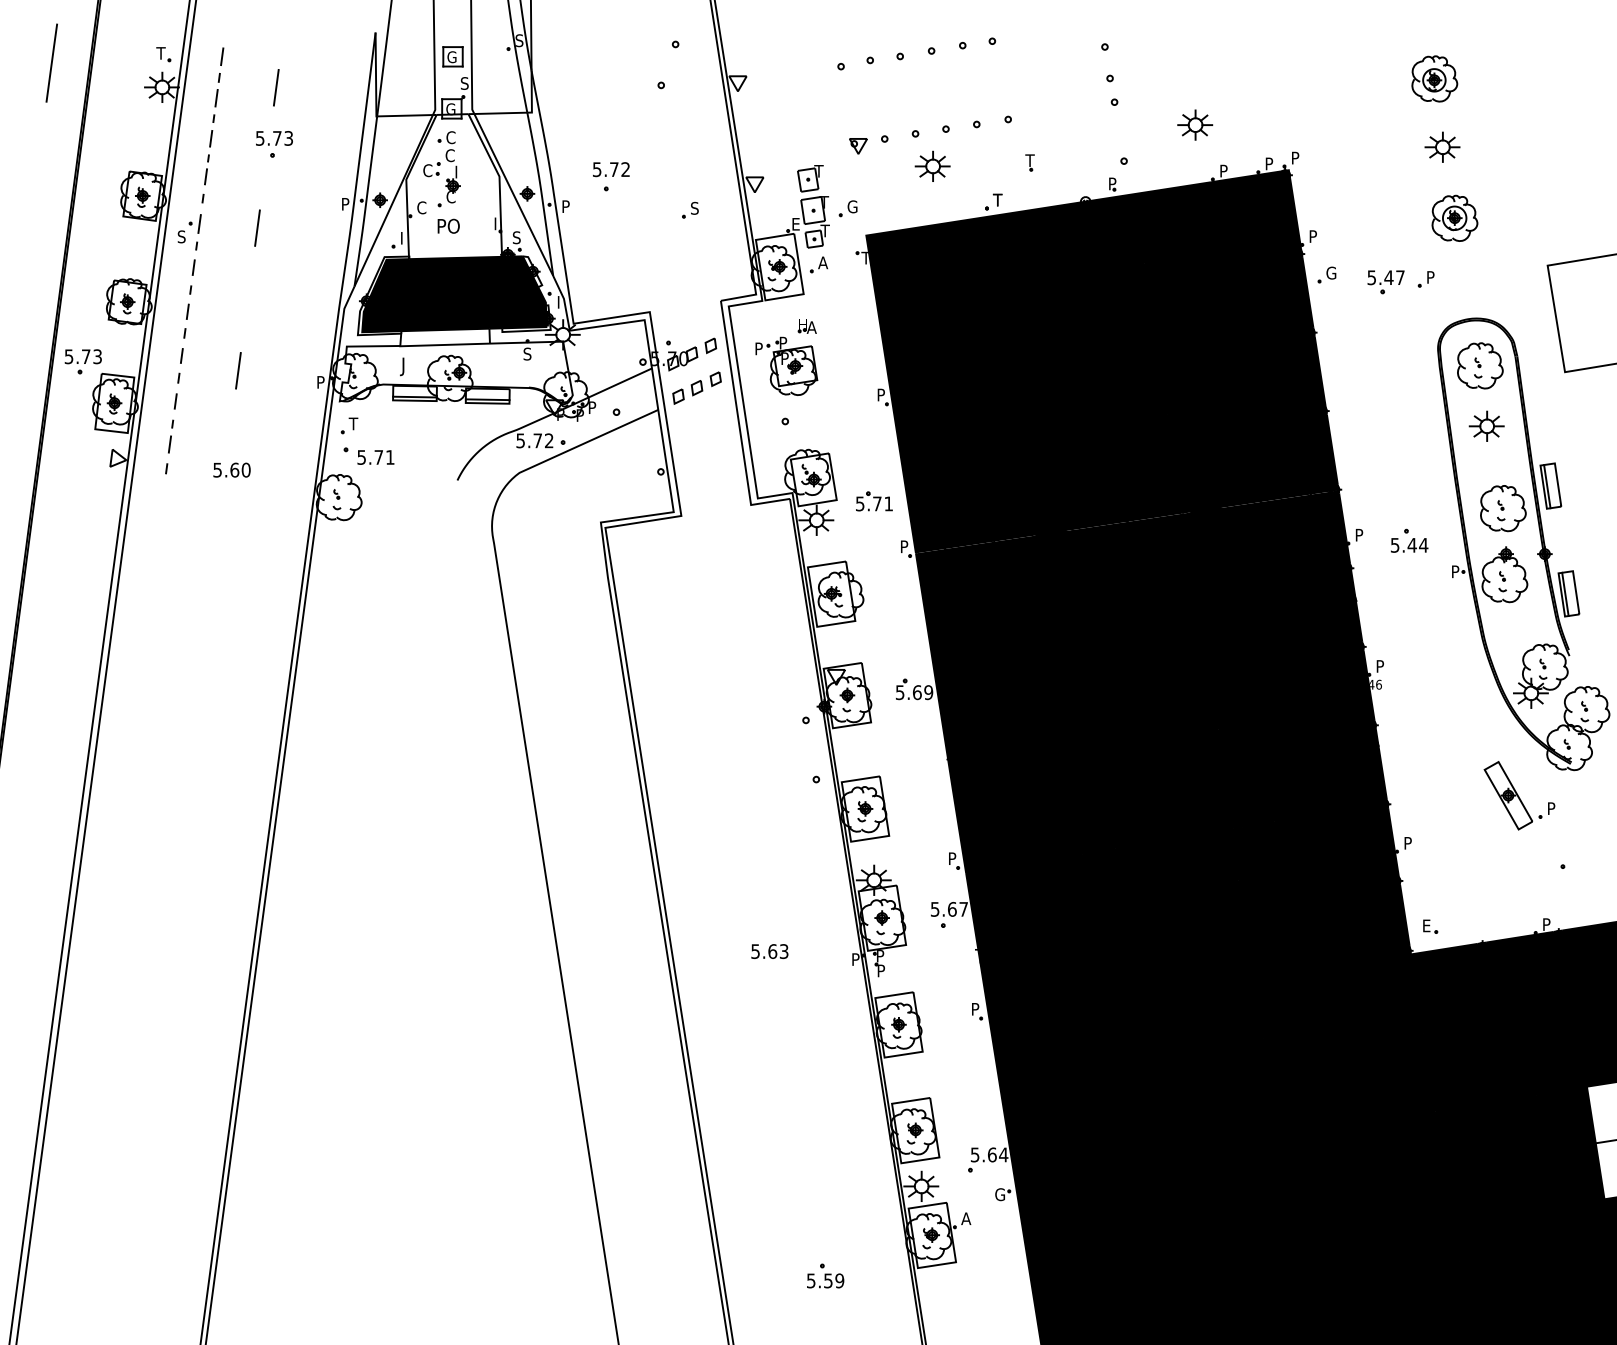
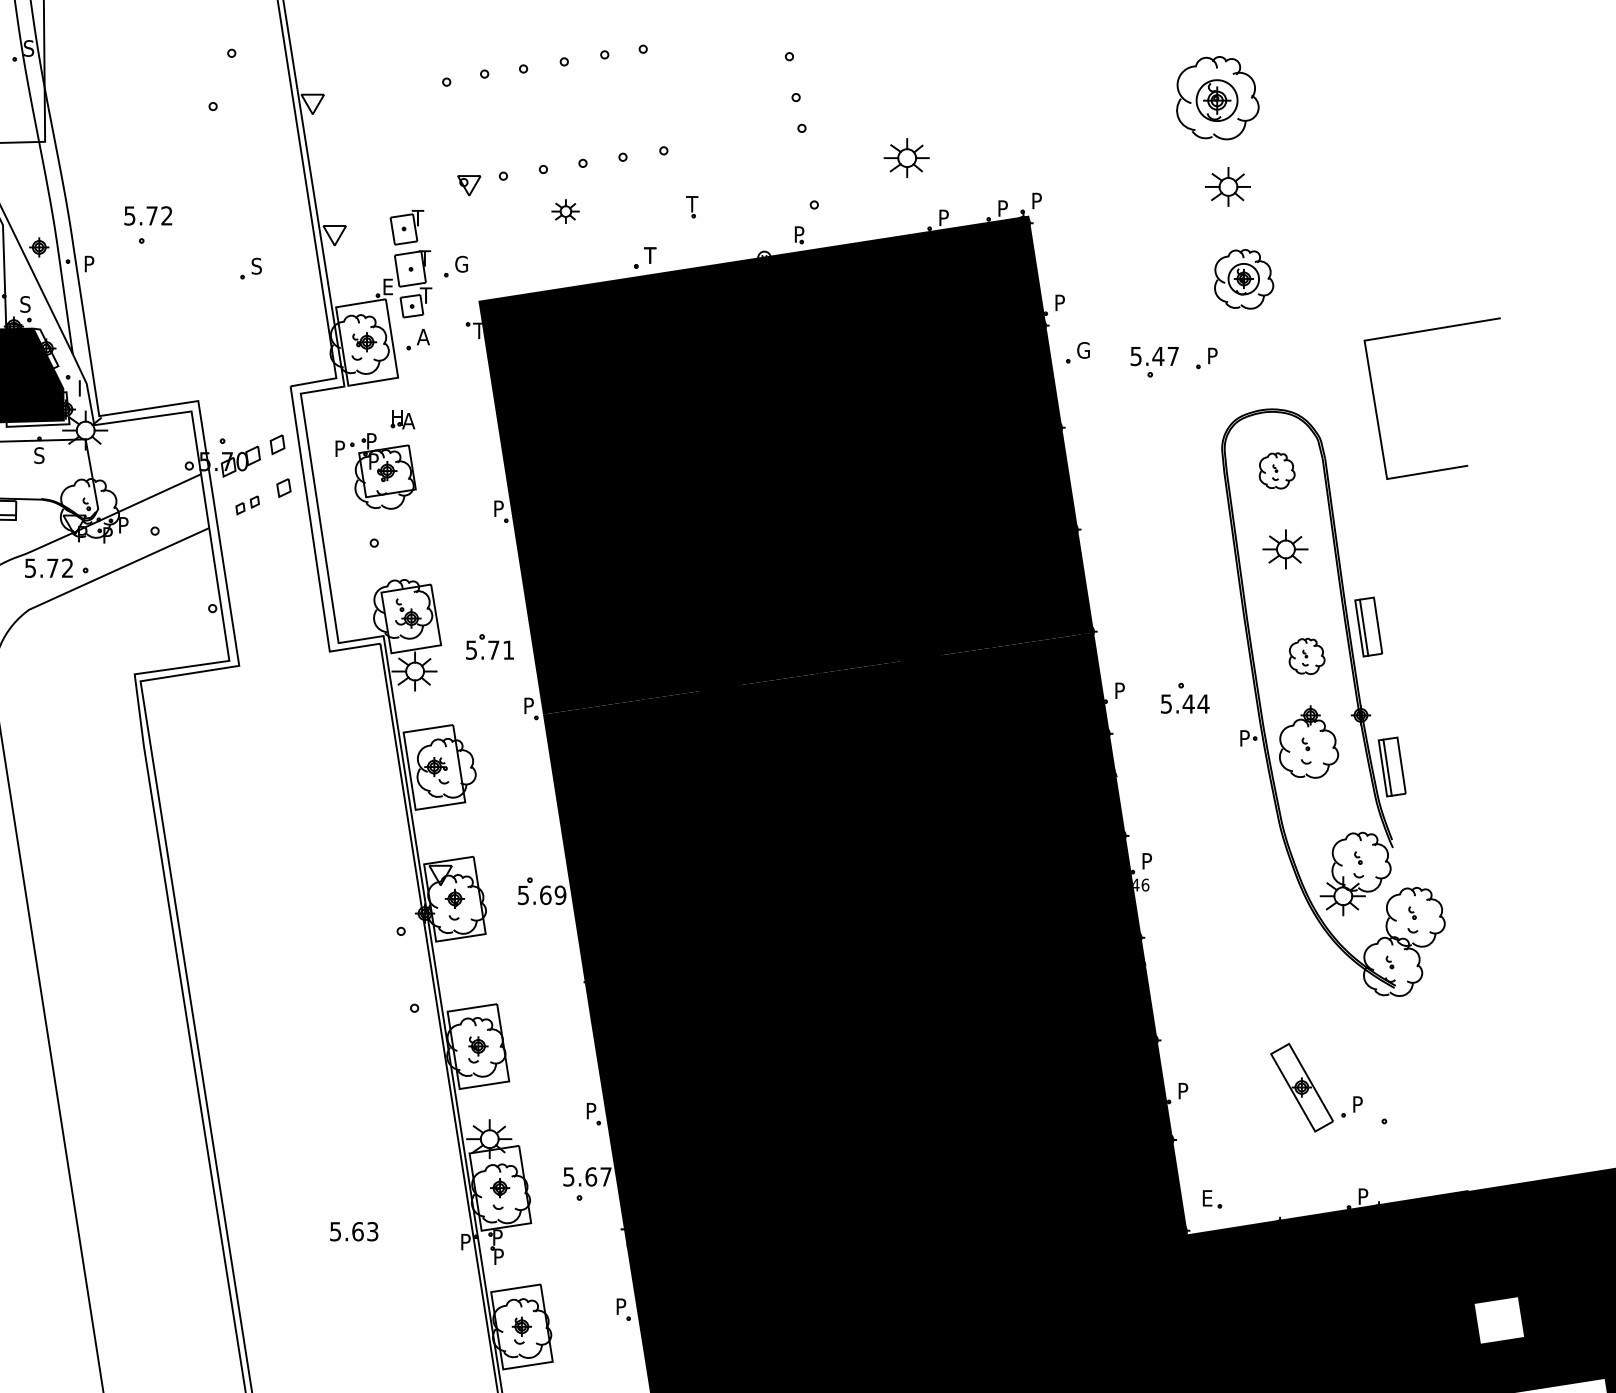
part: (1434, 78) -> (1217, 97), size x1.4
part: (932, 165) -> (565, 210), size x0.6
part: (1480, 365) -> (1277, 470), size x0.6
part: (687, 392) -> (247, 505), size x0.6
part: (1503, 508) -> (1307, 656), size x0.6
part: (1519, 795) -> (1316, 1087), moved

